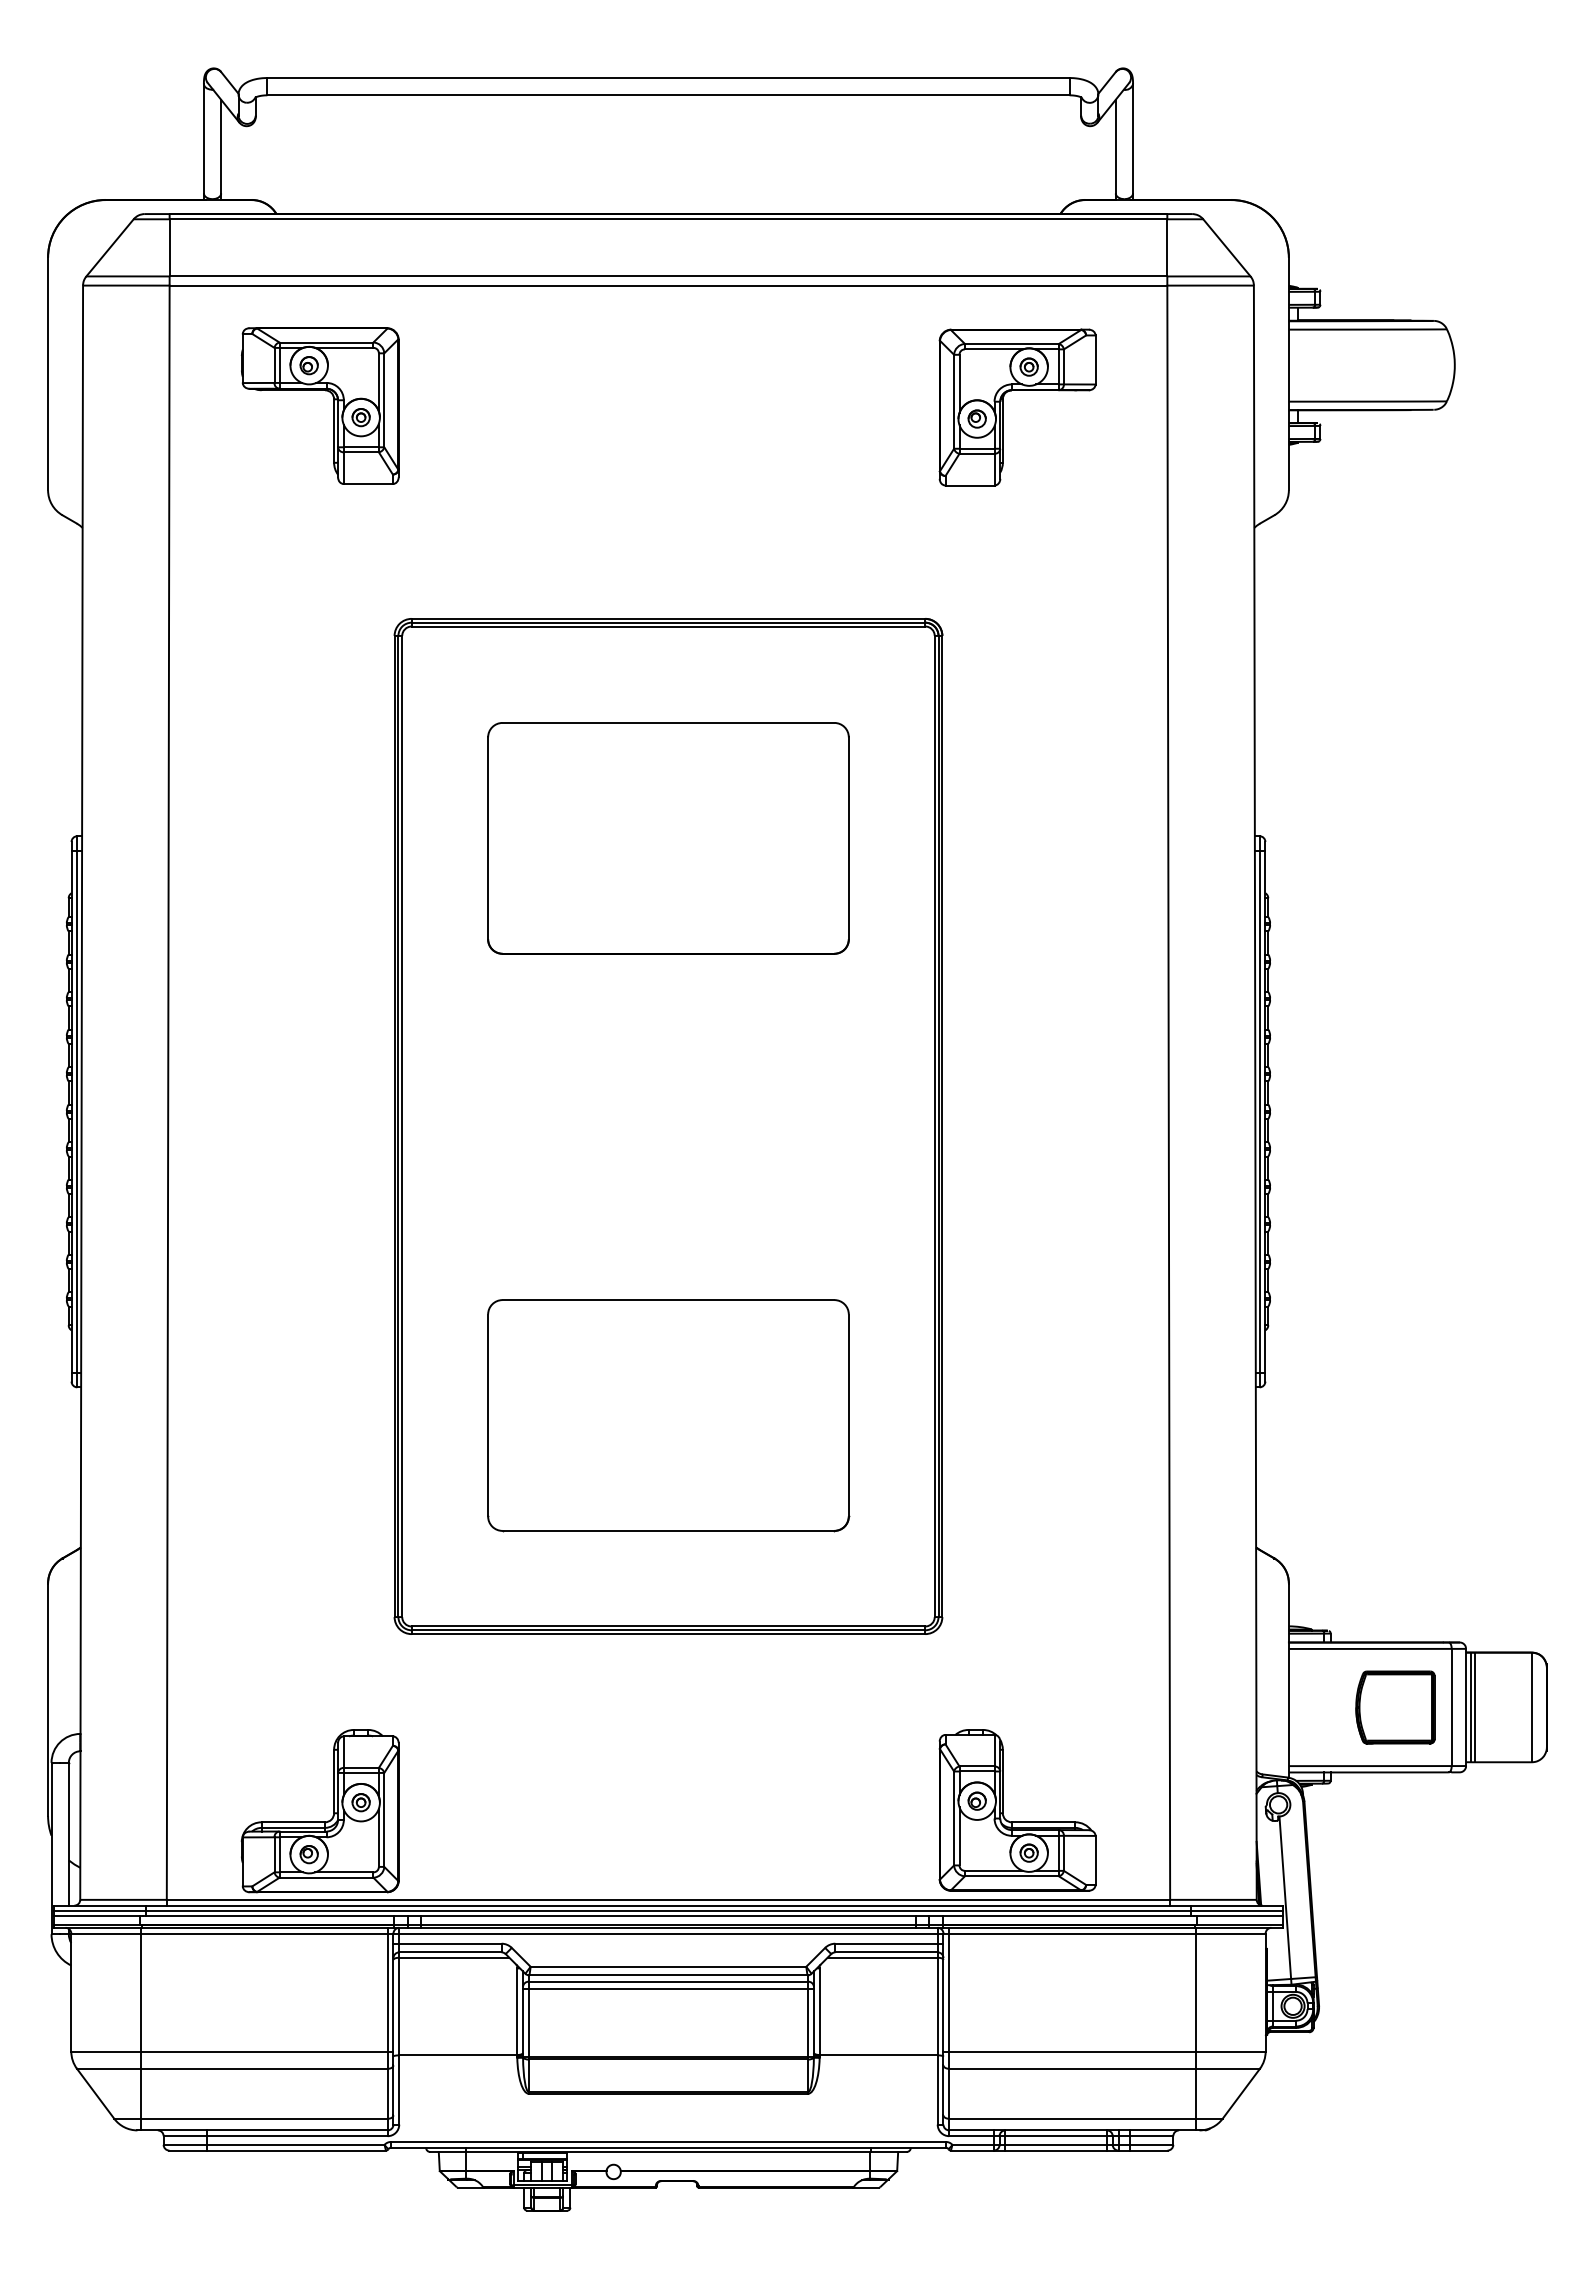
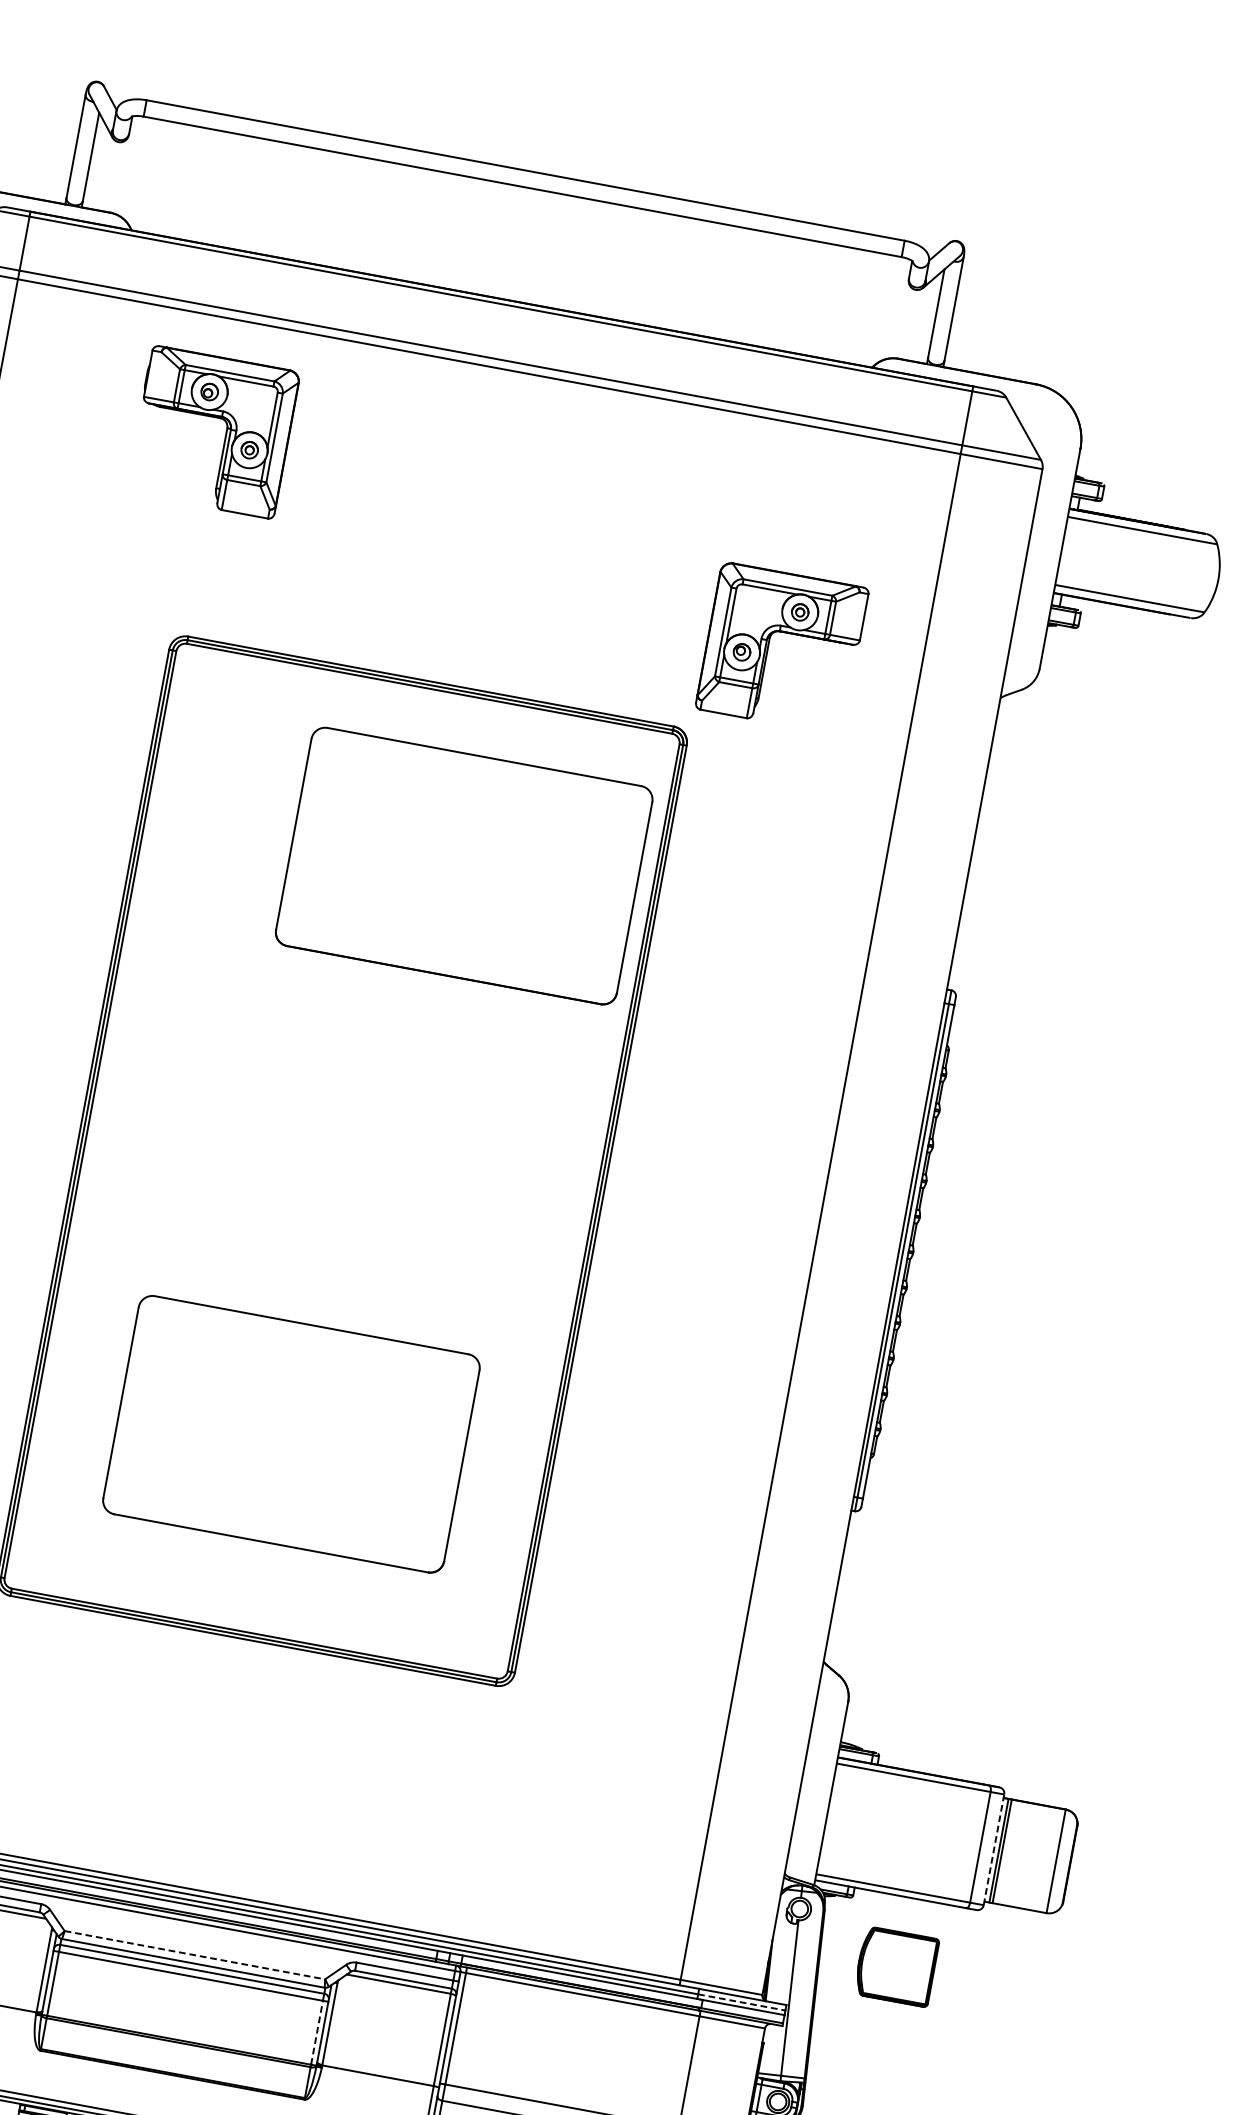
part: (333, 405) -> (225, 433), moved
part: (1003, 407) -> (768, 646), moved
part: (668, 838) -> (464, 866), moved
part: (1395, 1707) -> (896, 1966), moved
line: (1466, 1707) -> (994, 1849), solid -> dashed
part: (1017, 1821) -> (550, 1879), removed
line: (1237, 1911) -> (742, 2002), solid -> dashed
line: (668, 1966) -> (194, 1954), solid -> dashed
line: (808, 2022) -> (317, 2032), solid -> dashed

